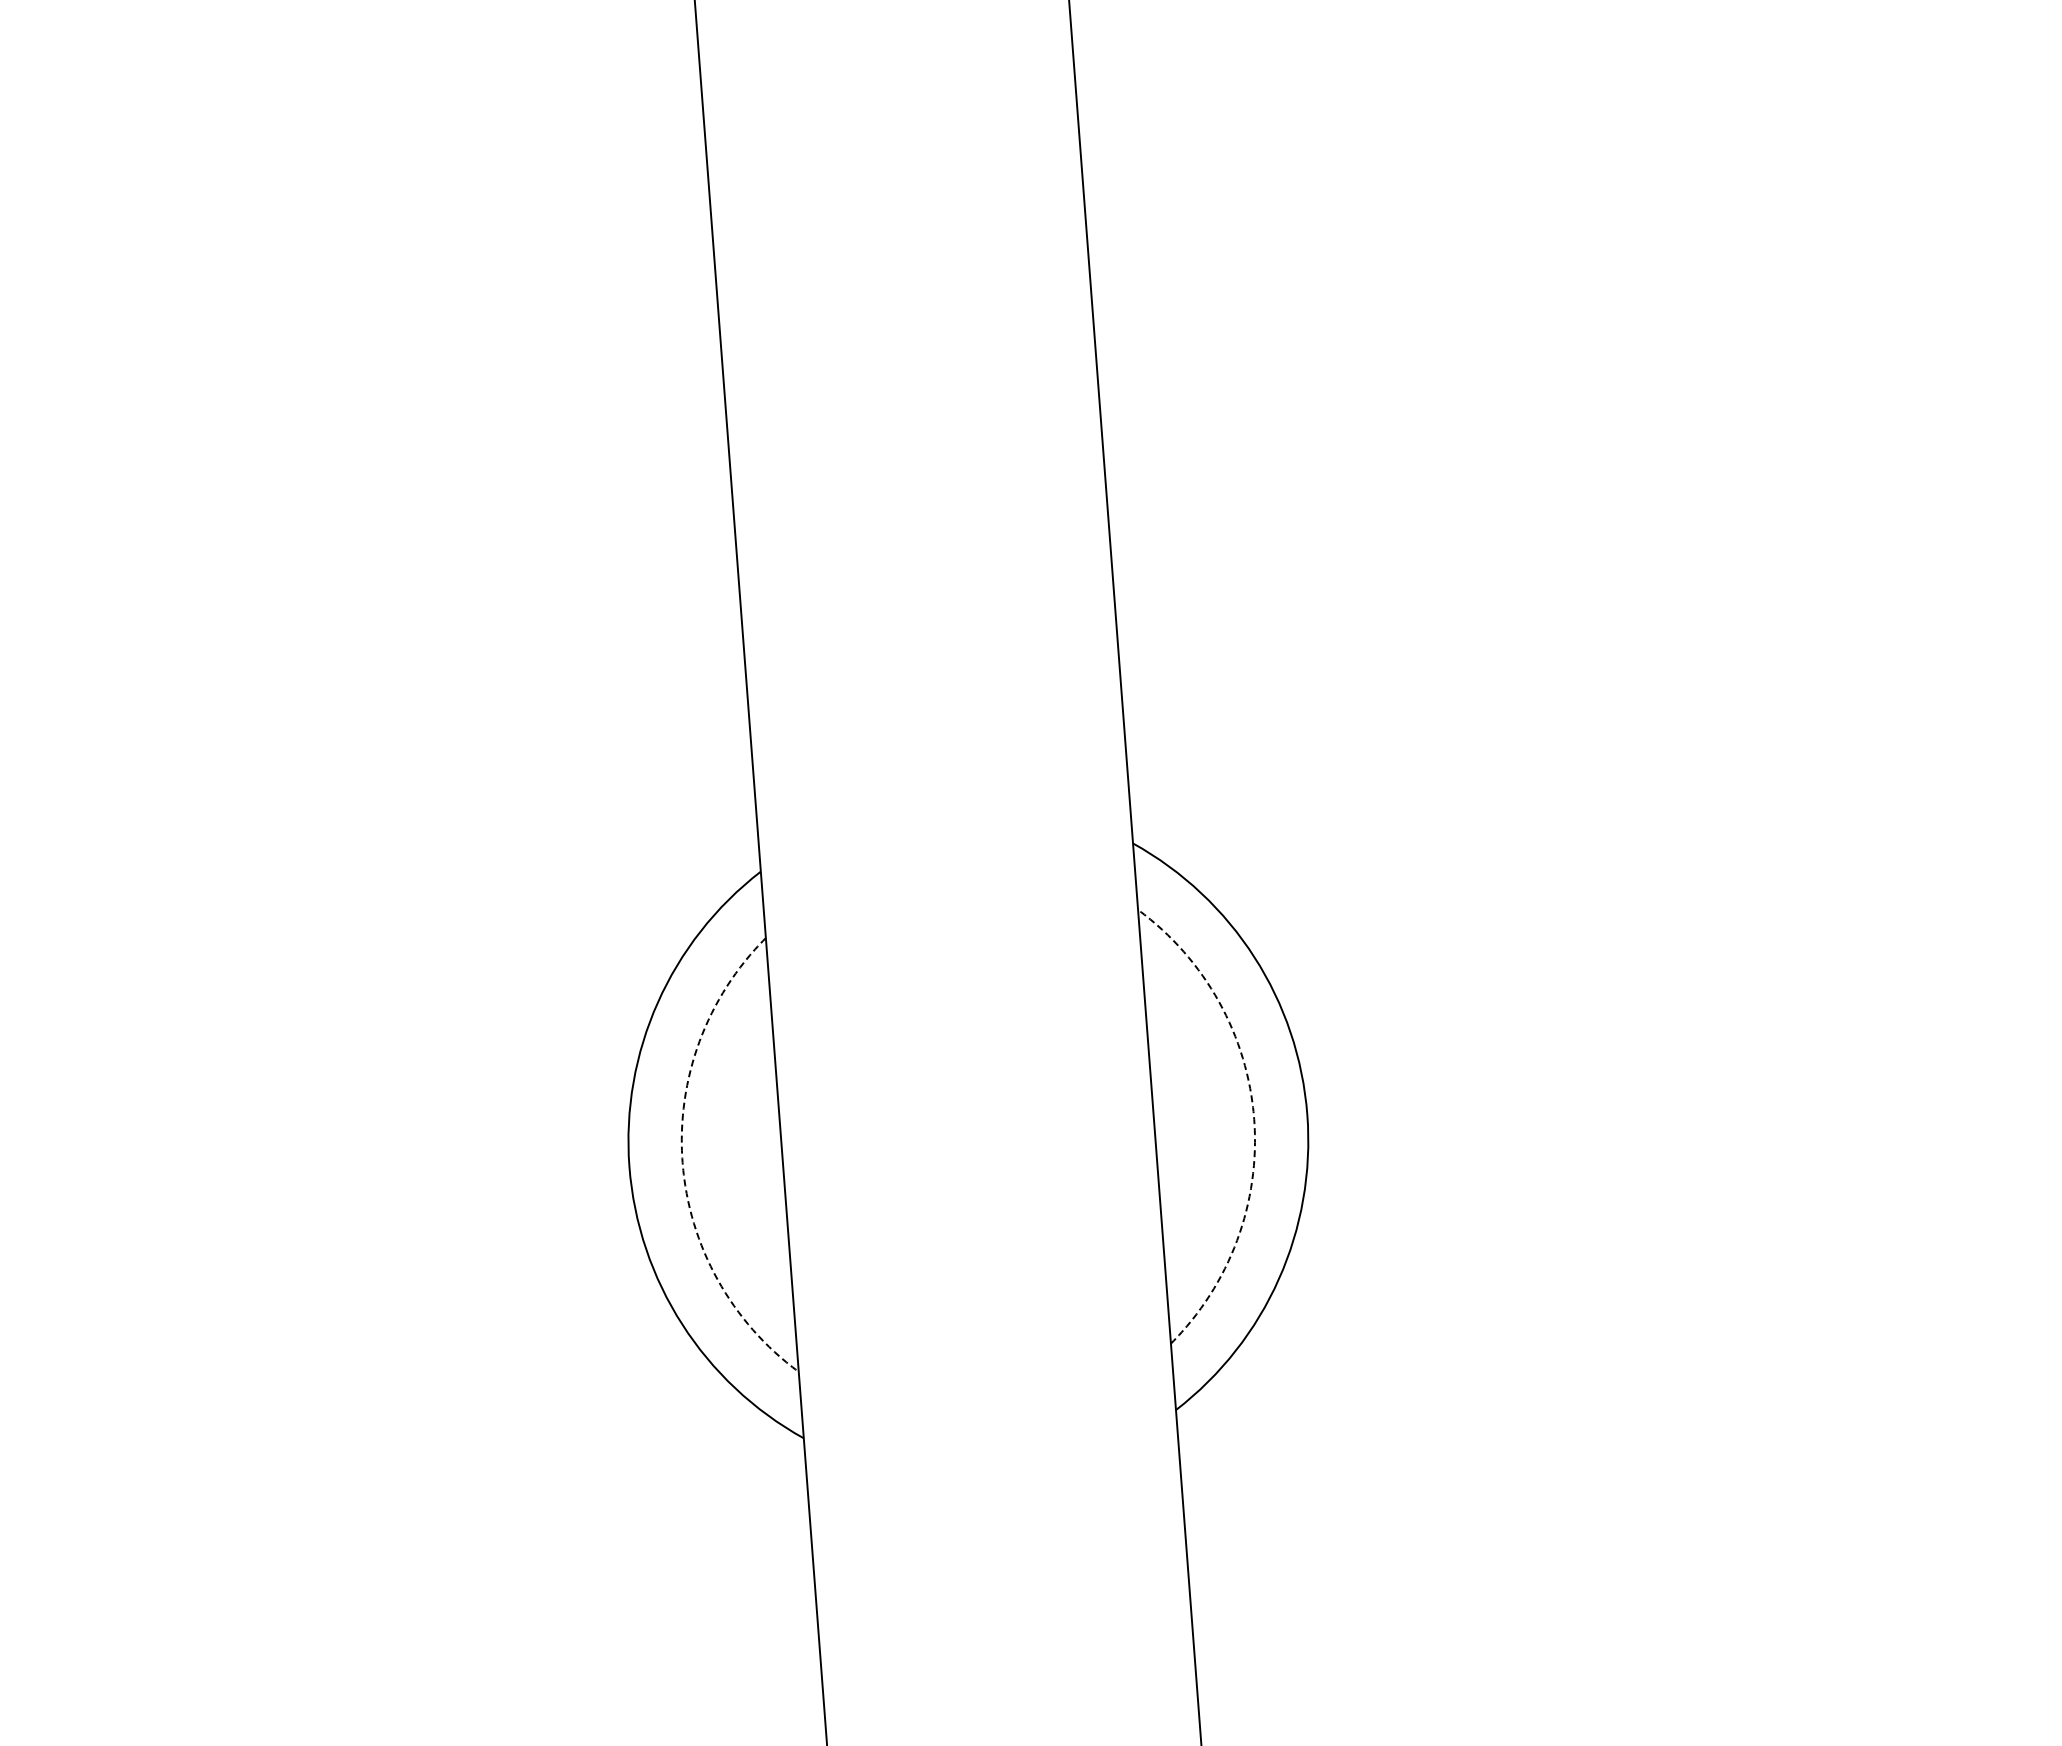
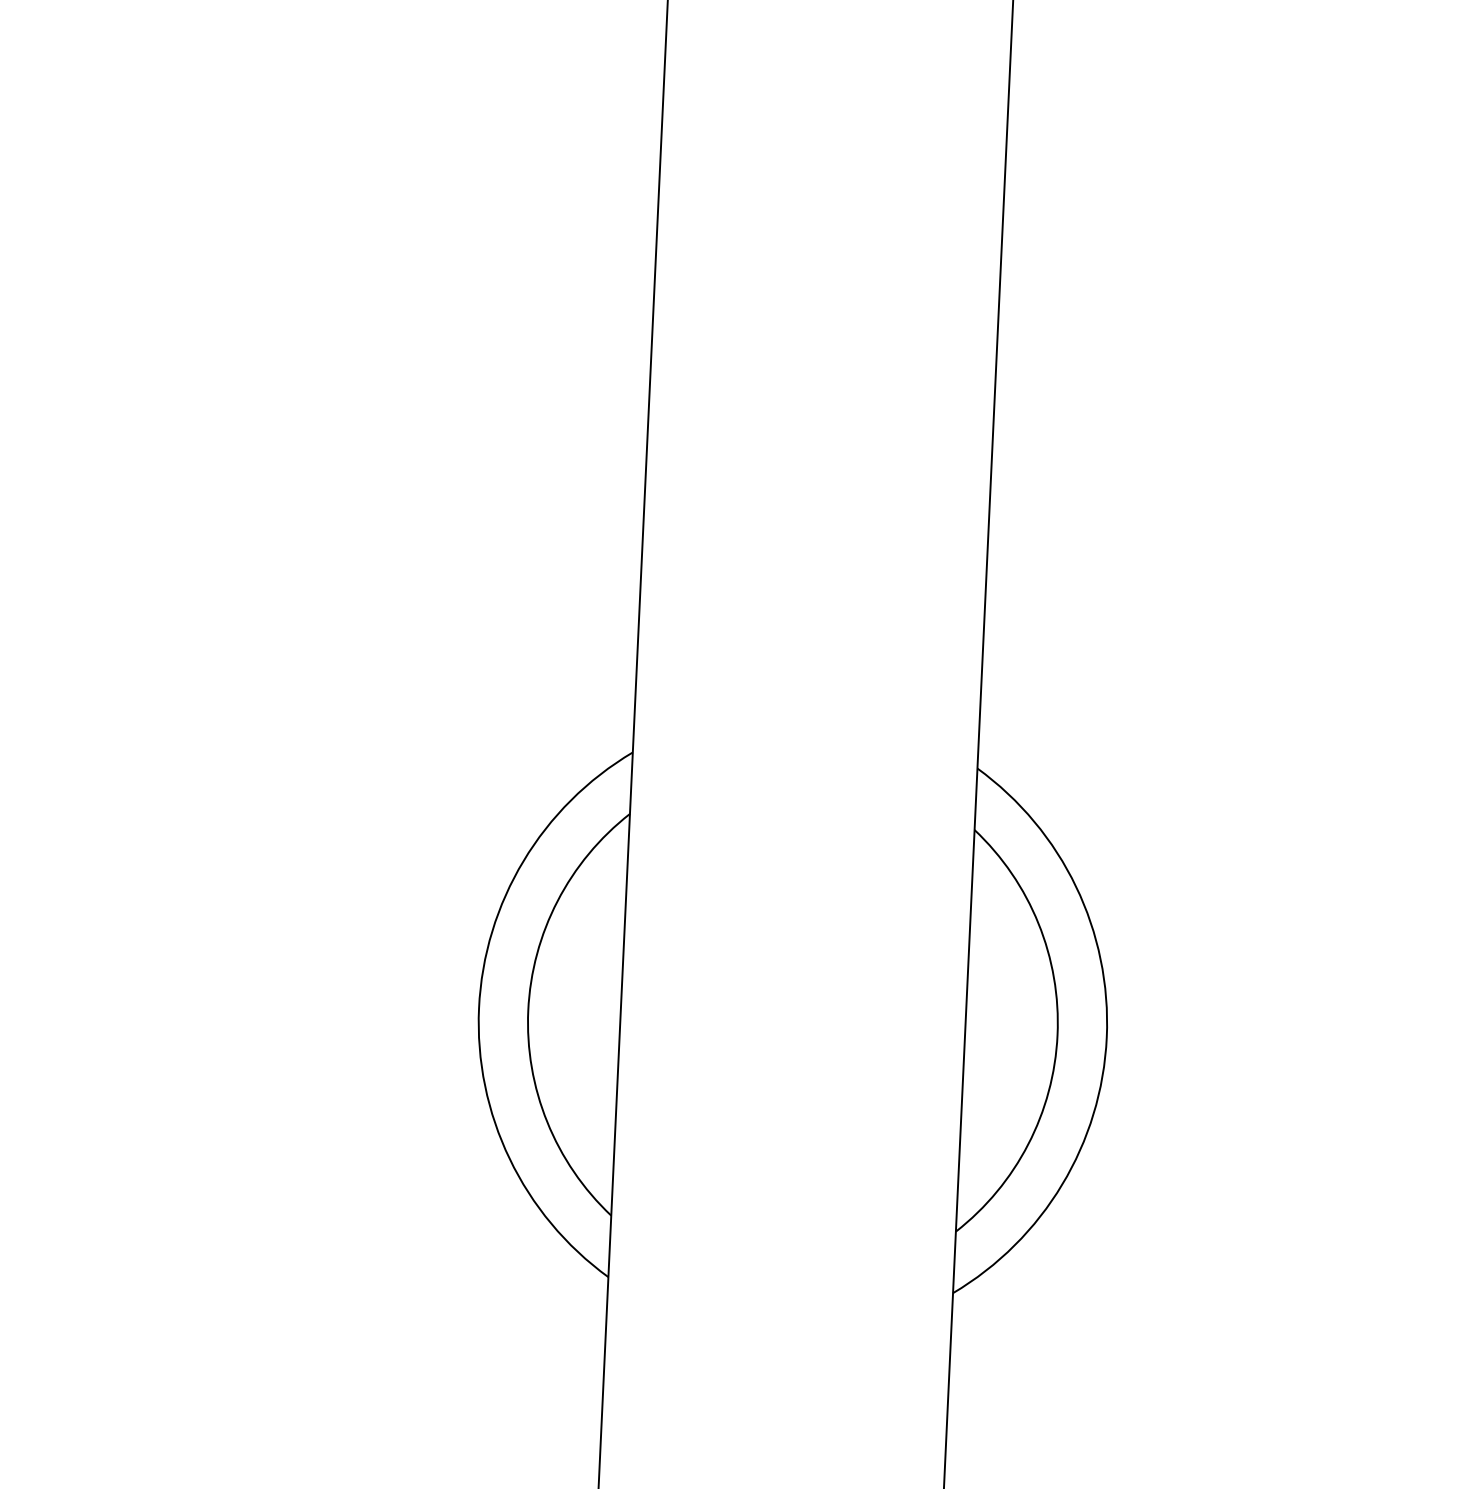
arc: (1254, 1119) -> (1057, 1035), dashed -> solid
arc: (682, 1162) -> (528, 1010), dashed -> solid

